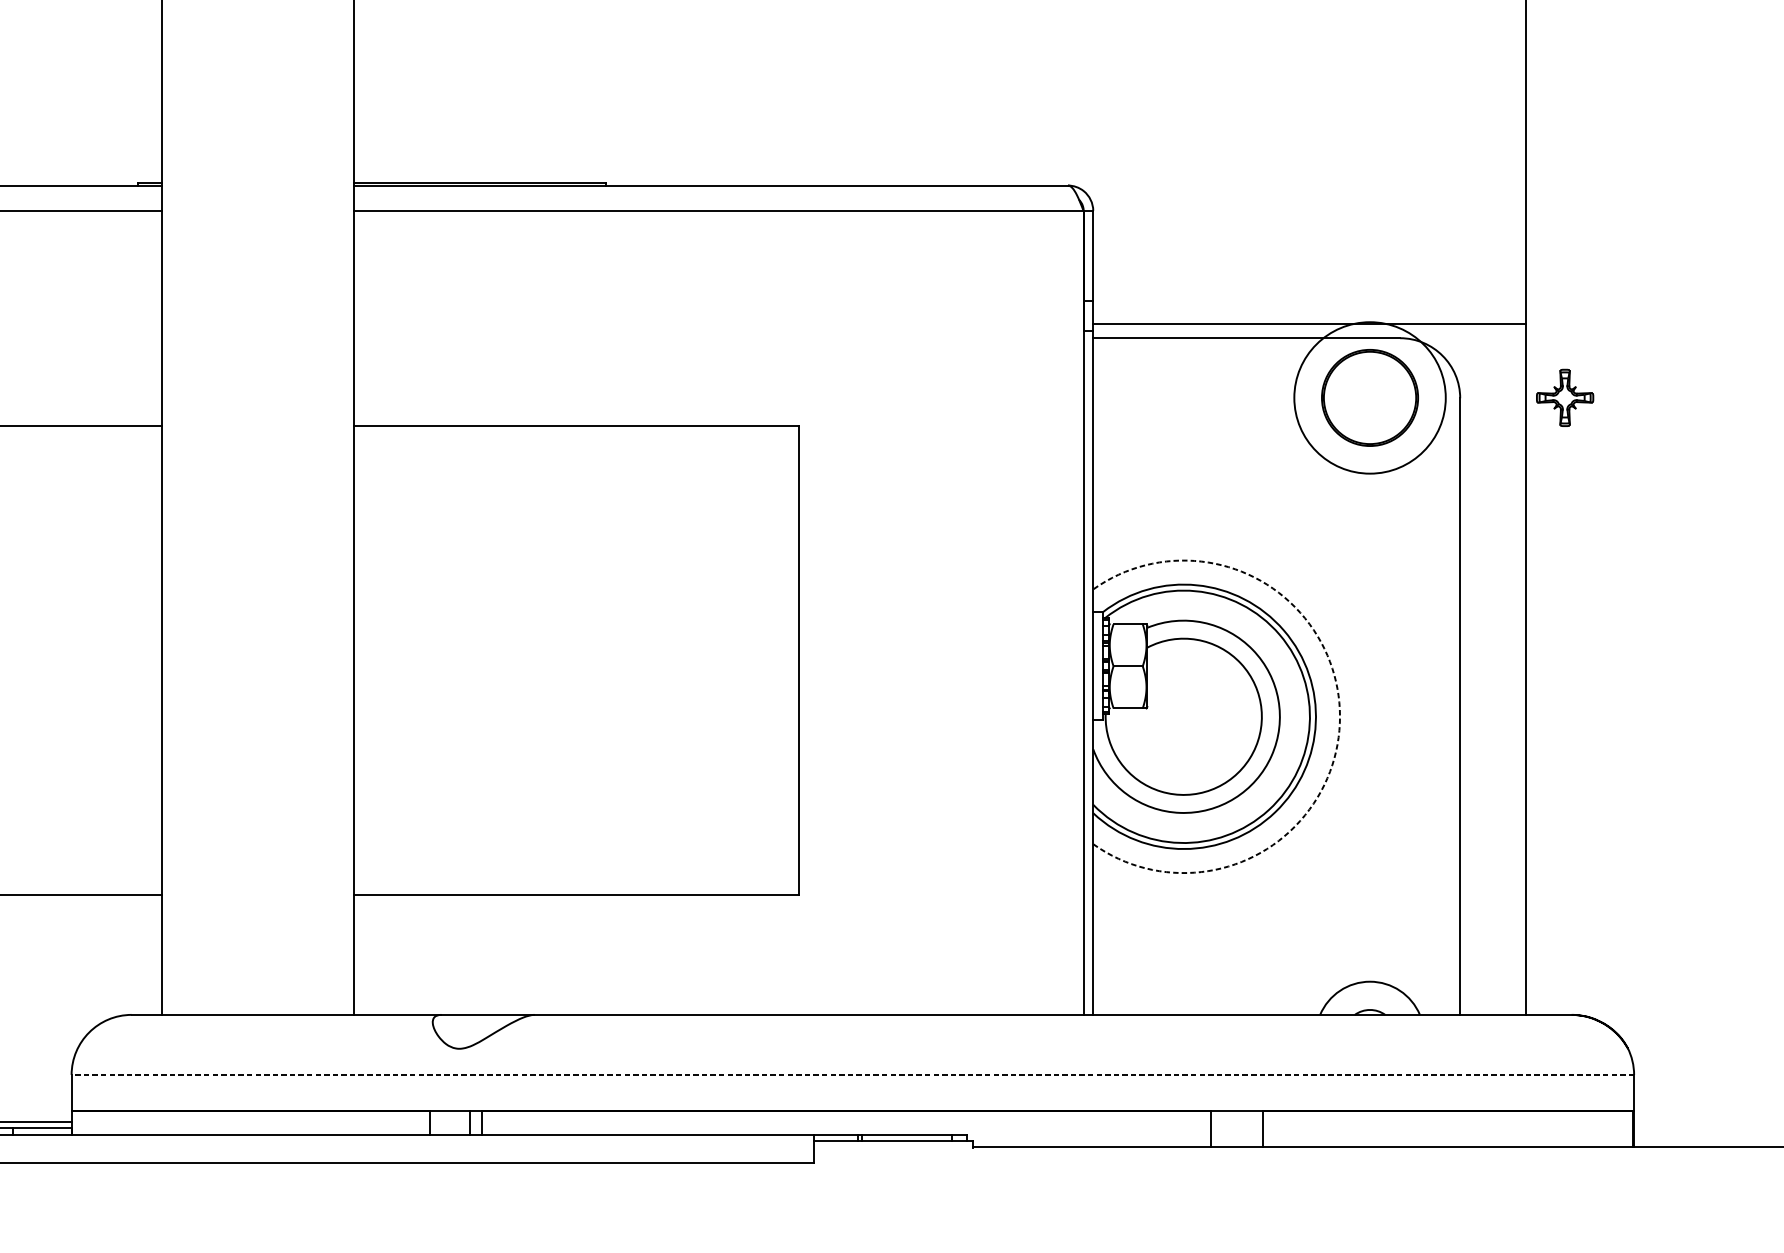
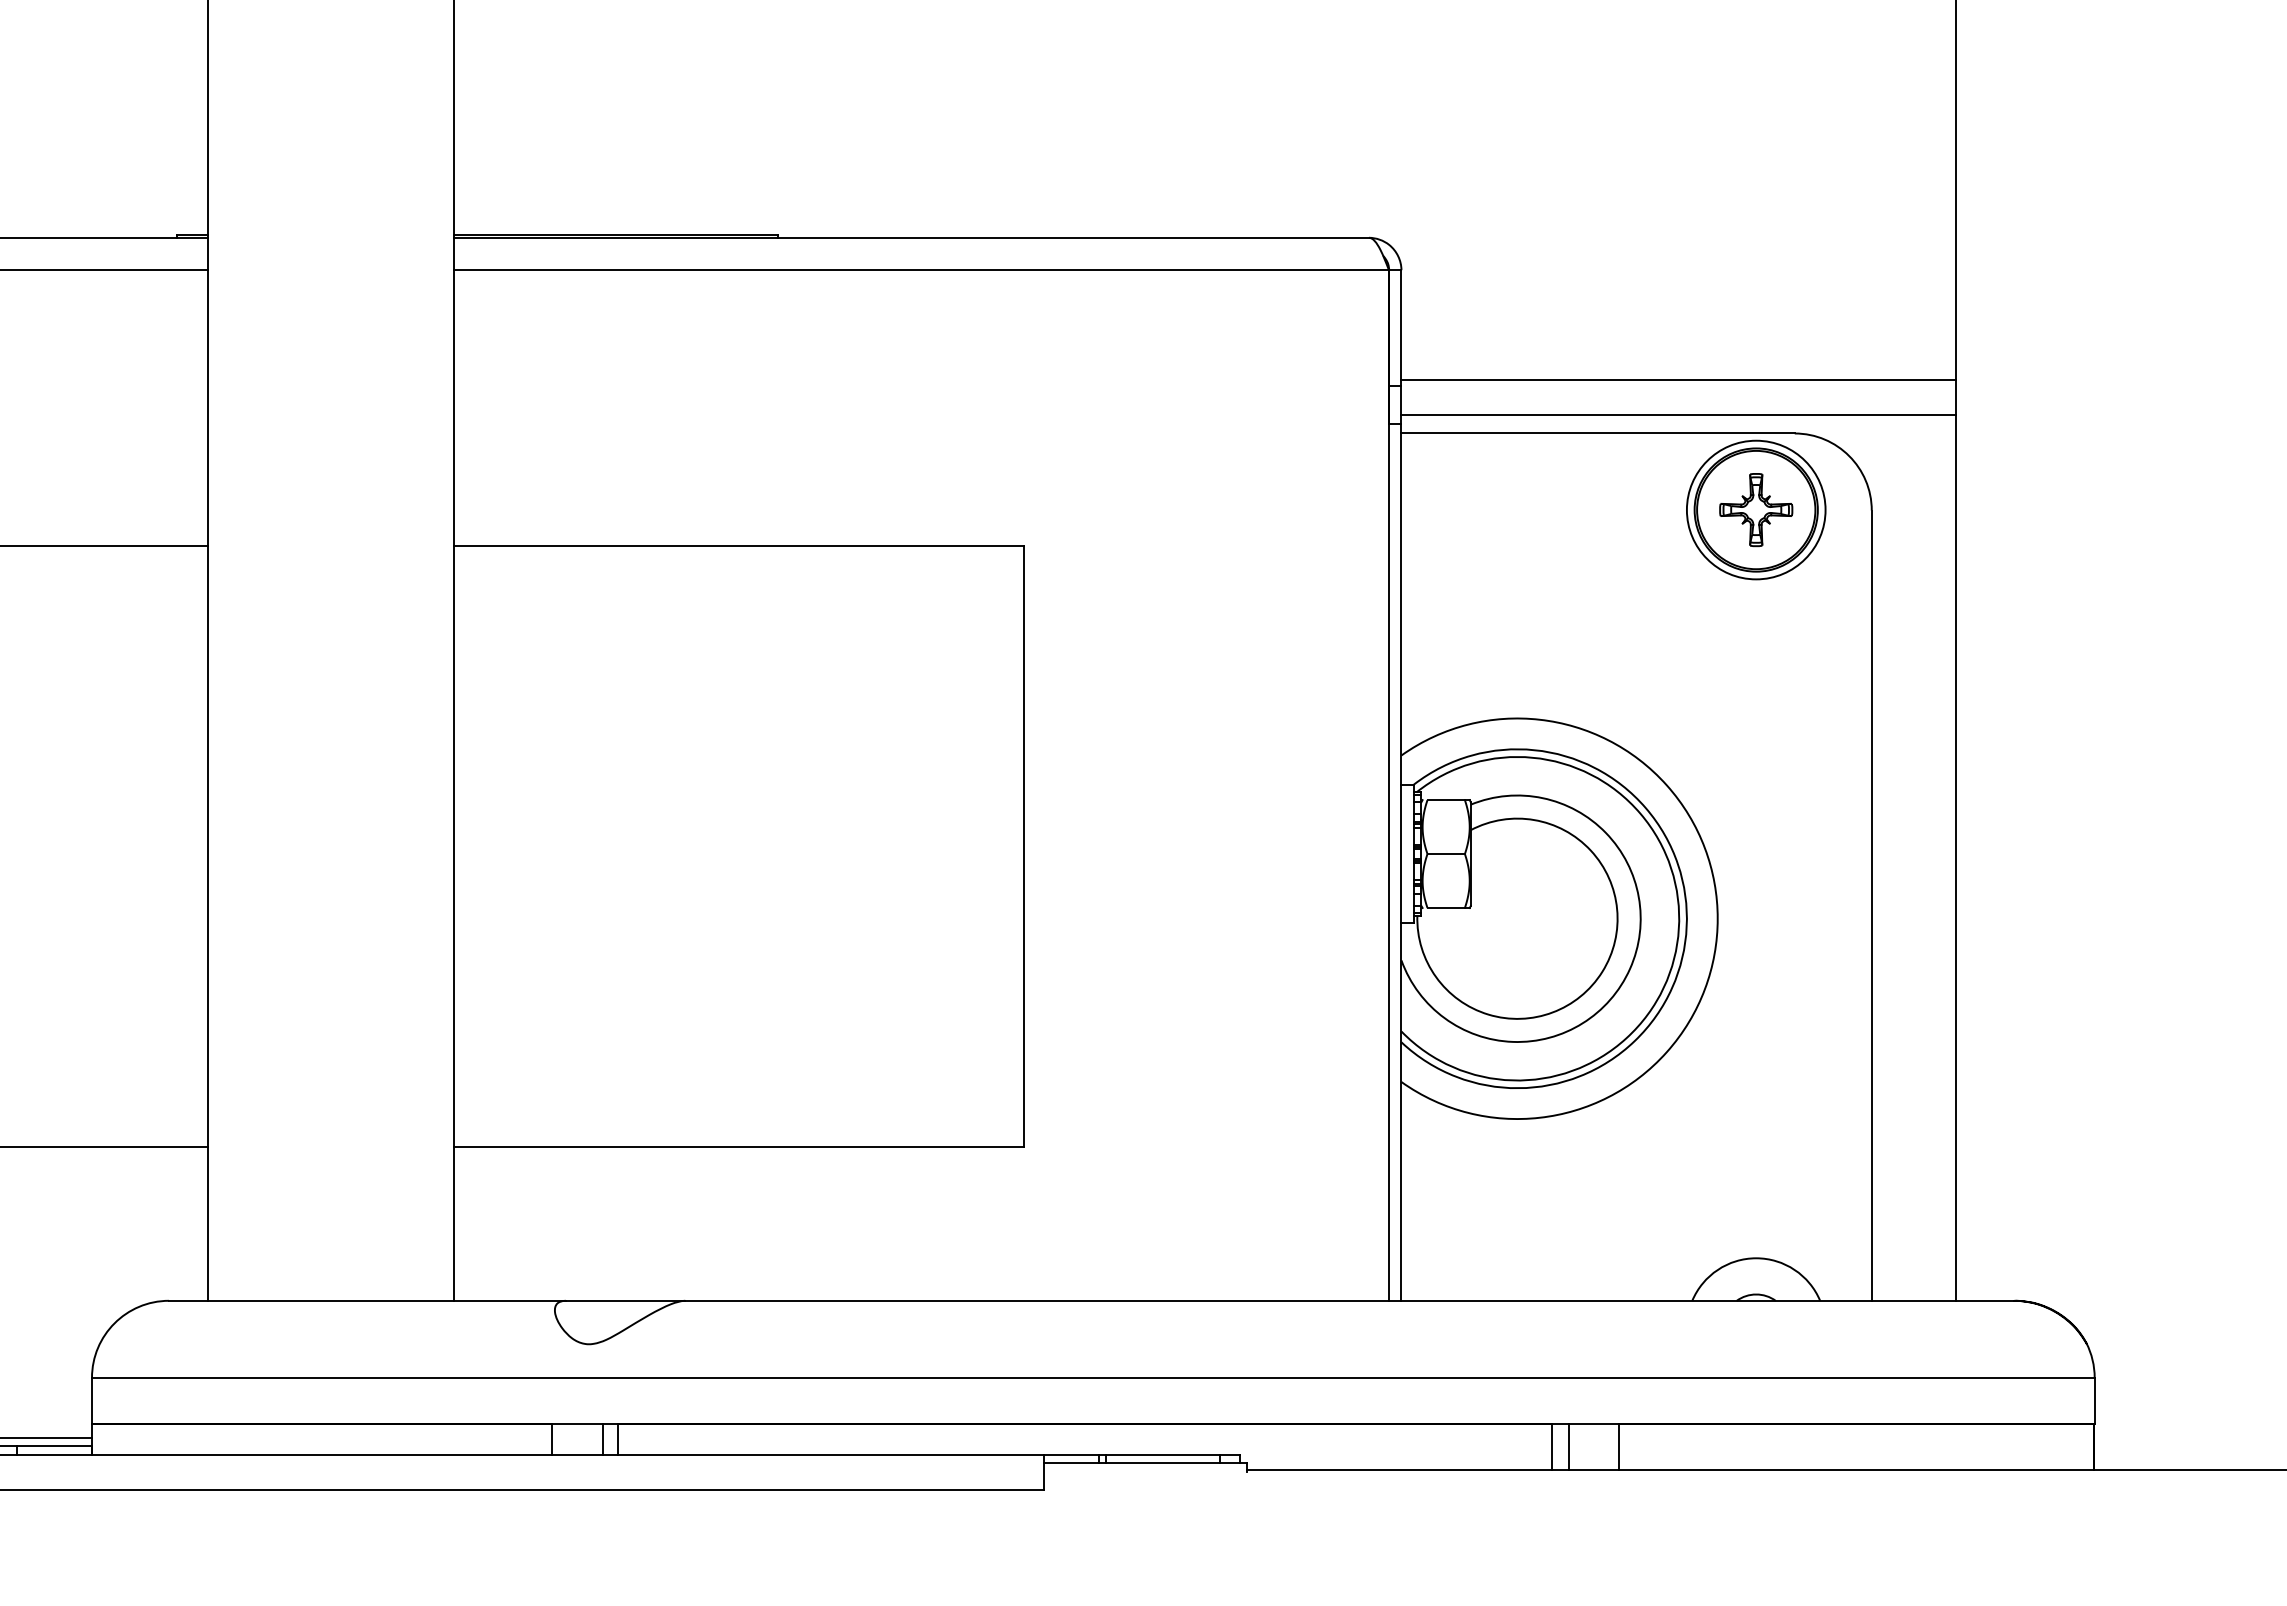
line: (1309, 296) -> (1678, 379), added
circle: (1369, 397) -> (1755, 509), size x0.71
part: (1565, 398) -> (1756, 510), moved
arc: (1339, 716) -> (1717, 918), dashed -> solid
line: (852, 1074) -> (1092, 1377), dashed -> solid
line: (1224, 1129) -> (1569, 1447), added

